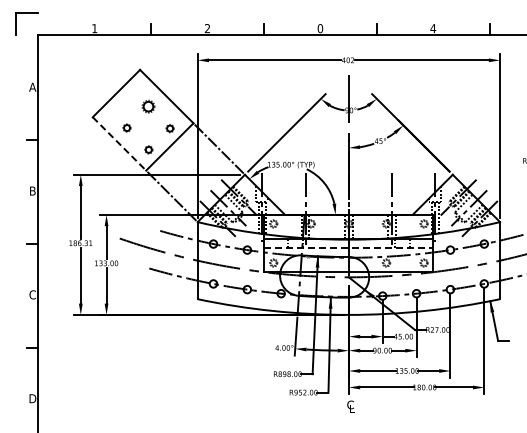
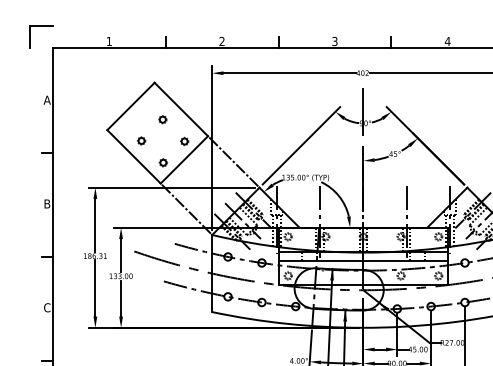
text: (320, 28) -> (335, 41), 0 -> 3
part: (147, 106) -> (162, 119), size x0.62
line: (119, 143) -> (134, 156), dashed -> solid
line: (348, 248) -> (363, 261), dashed -> solid

